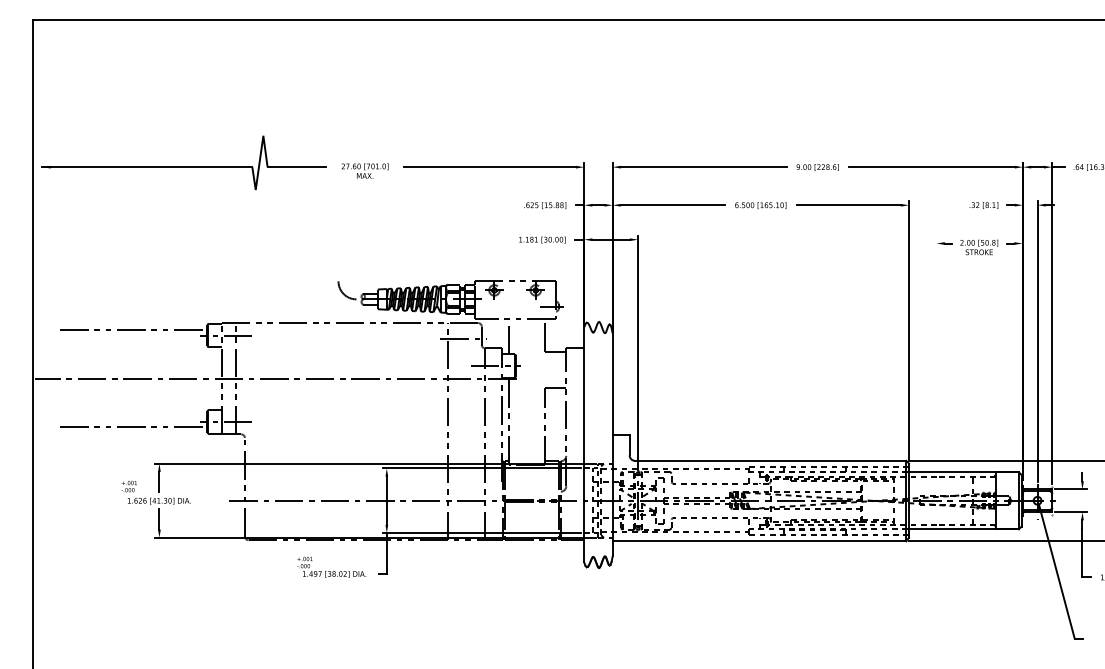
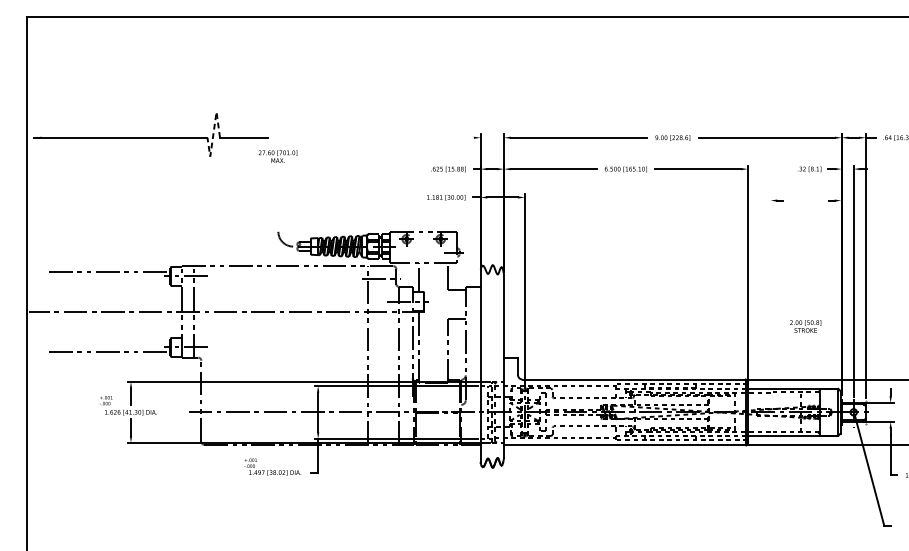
line: (260, 159) -> (214, 131), solid -> dashed
line: (490, 167) -> (403, 138), removed
text: (364, 170) -> (277, 156), moved
text: (979, 247) -> (805, 326), moved

